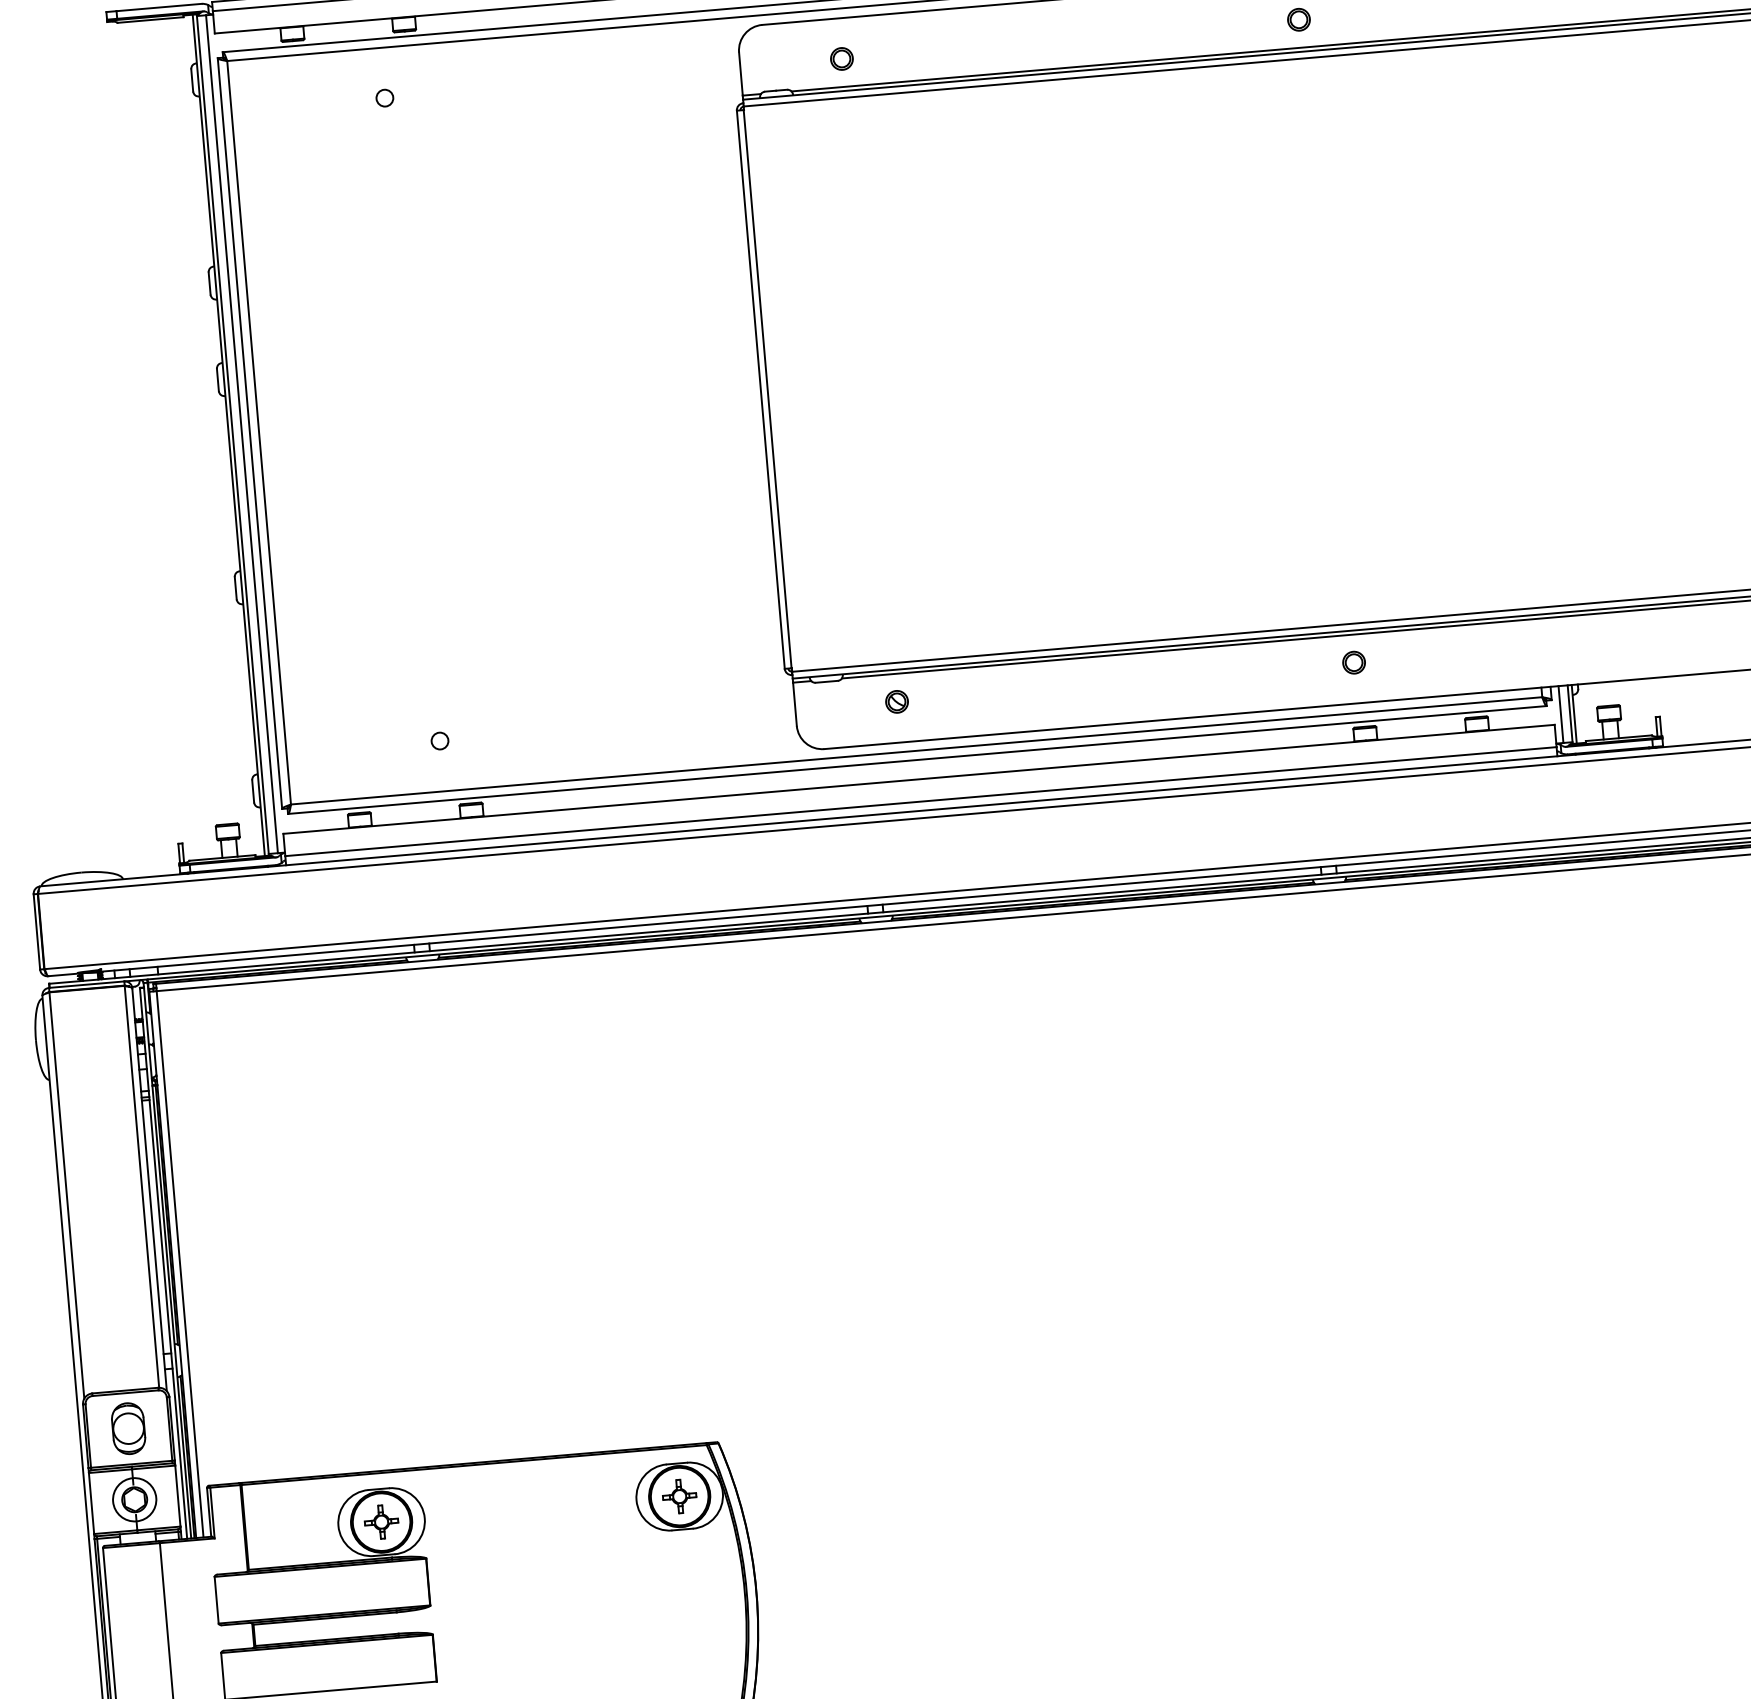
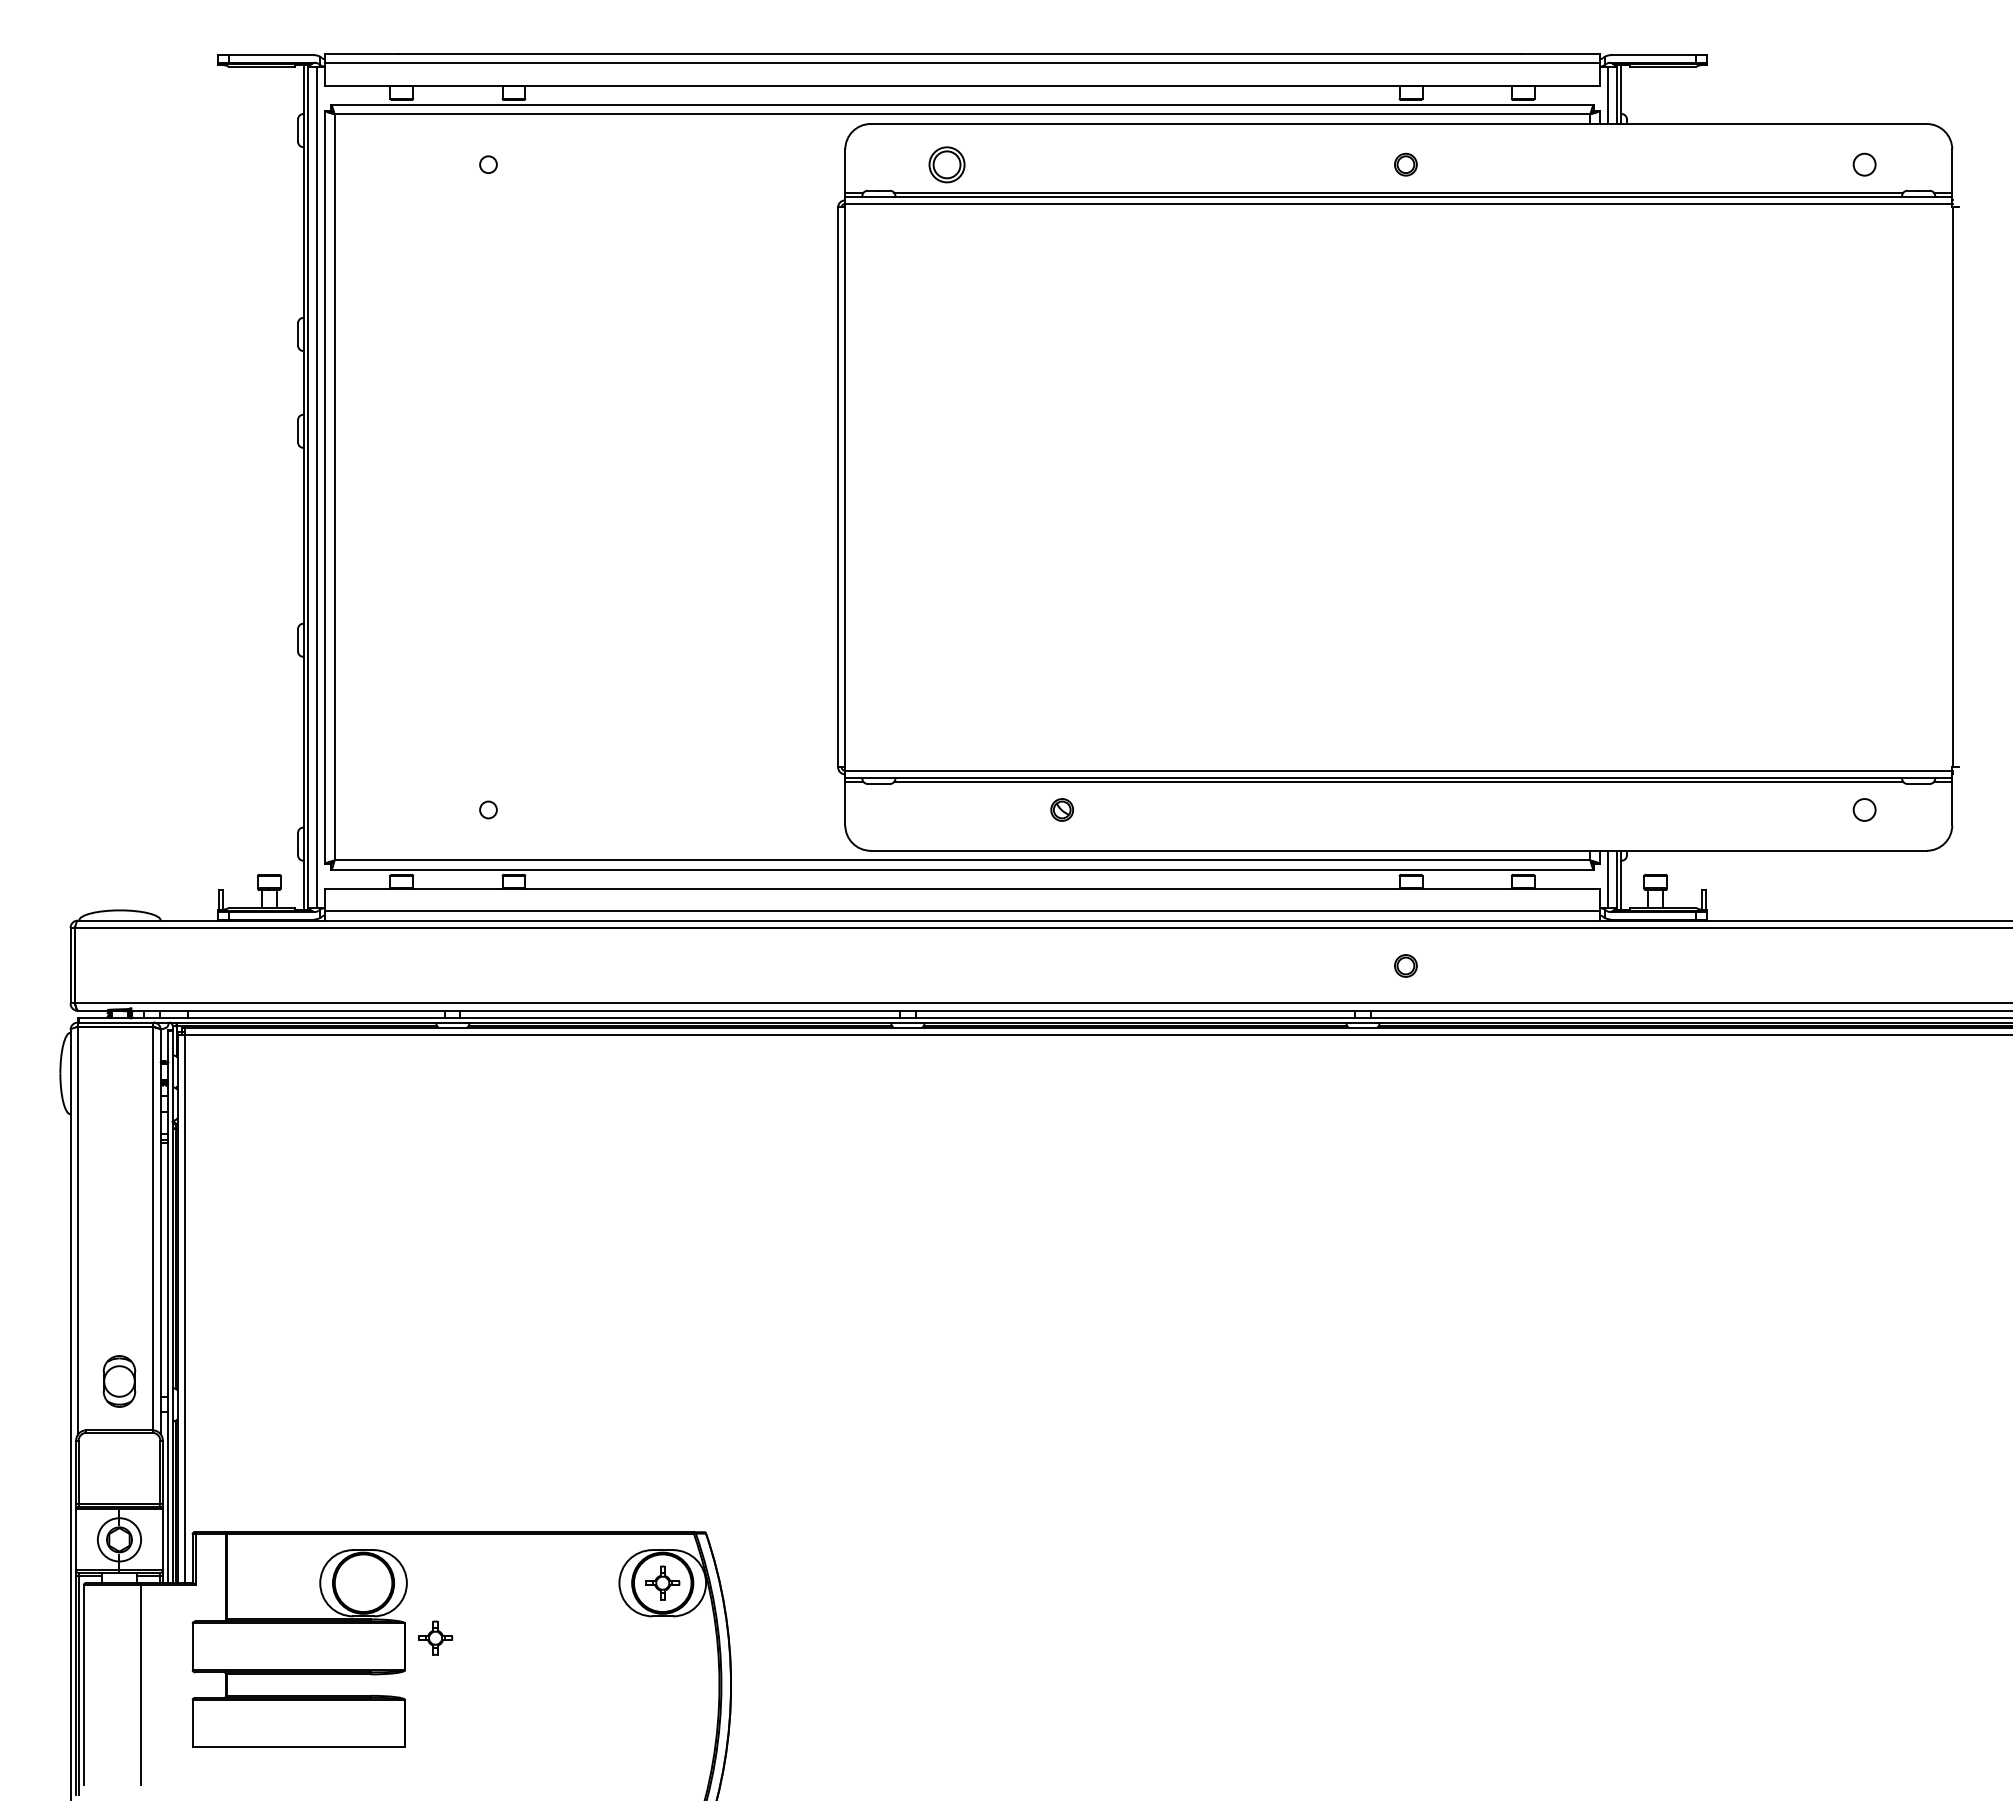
part: (842, 58) -> (947, 164), size x1.6
part: (1353, 662) -> (1405, 965), moved
part: (897, 701) -> (1062, 809), moved
part: (128, 1428) -> (119, 1381), moved
part: (381, 1521) -> (435, 1637), moved

